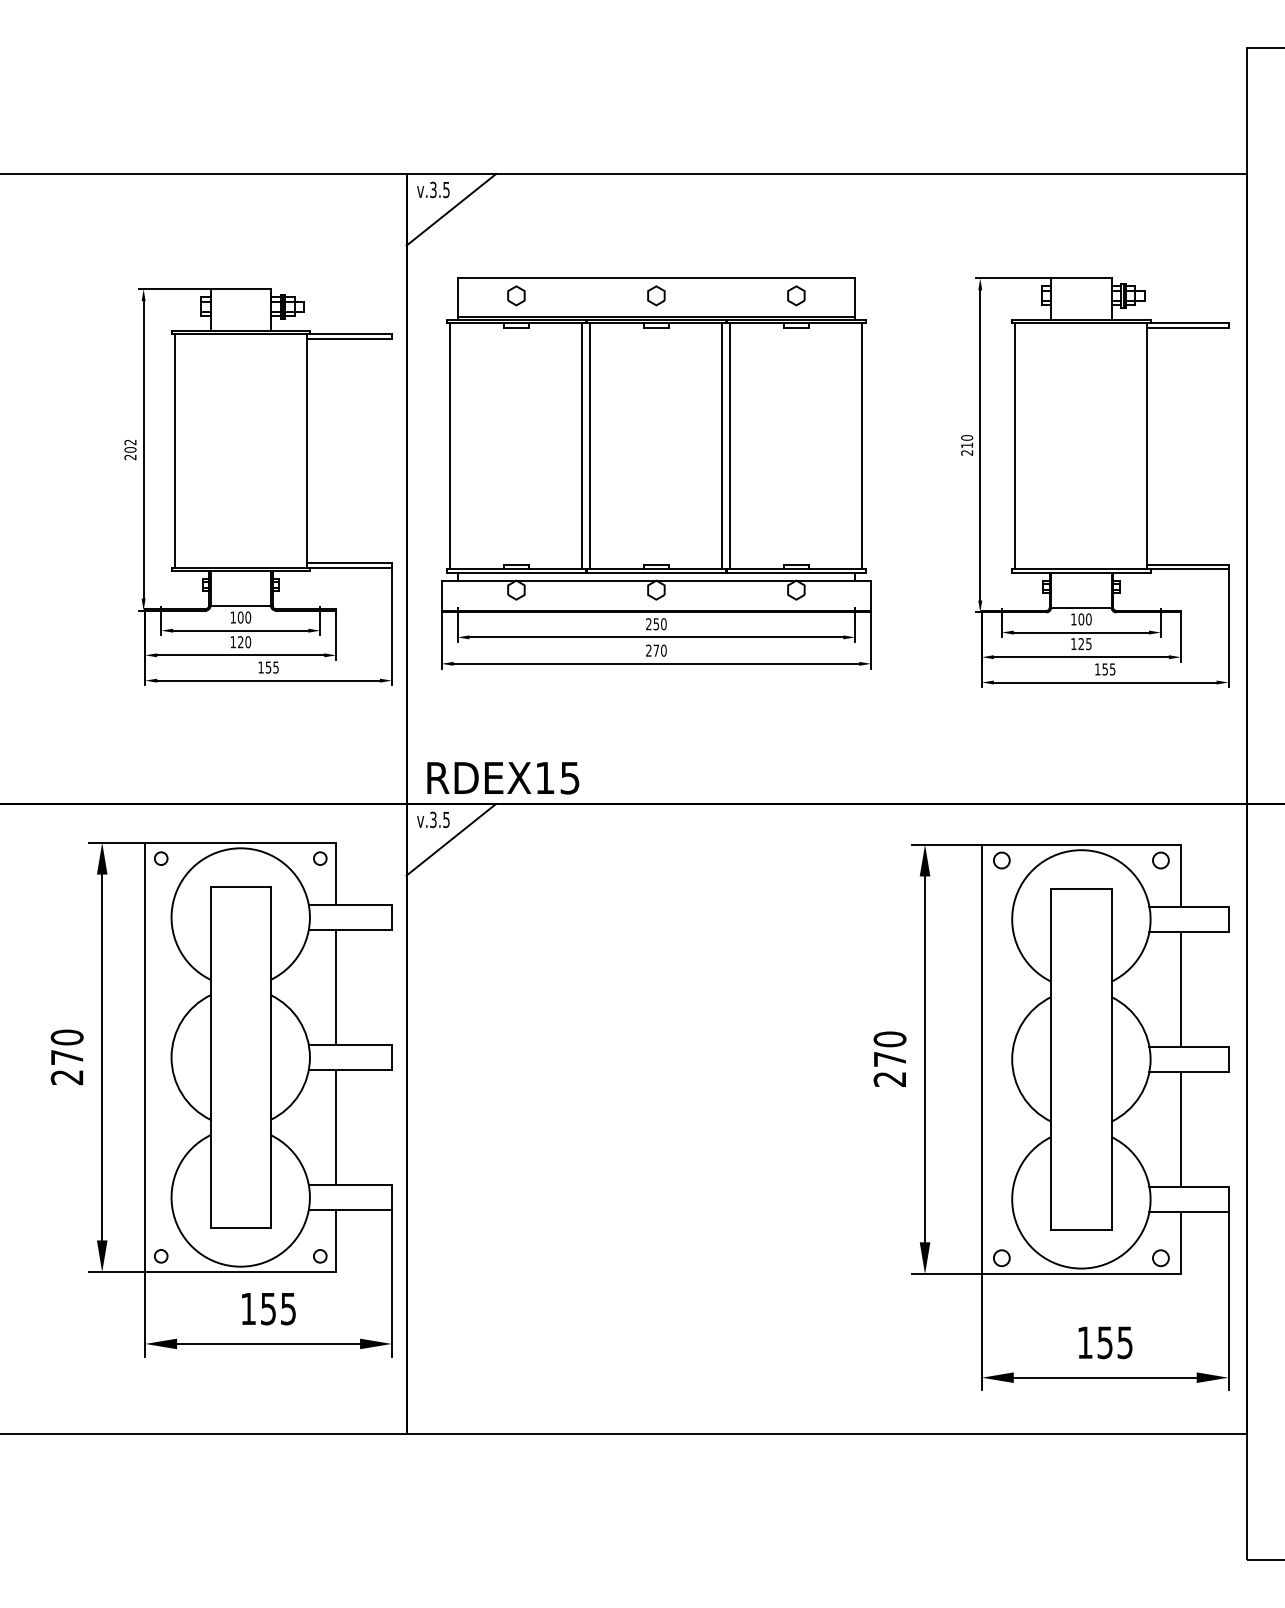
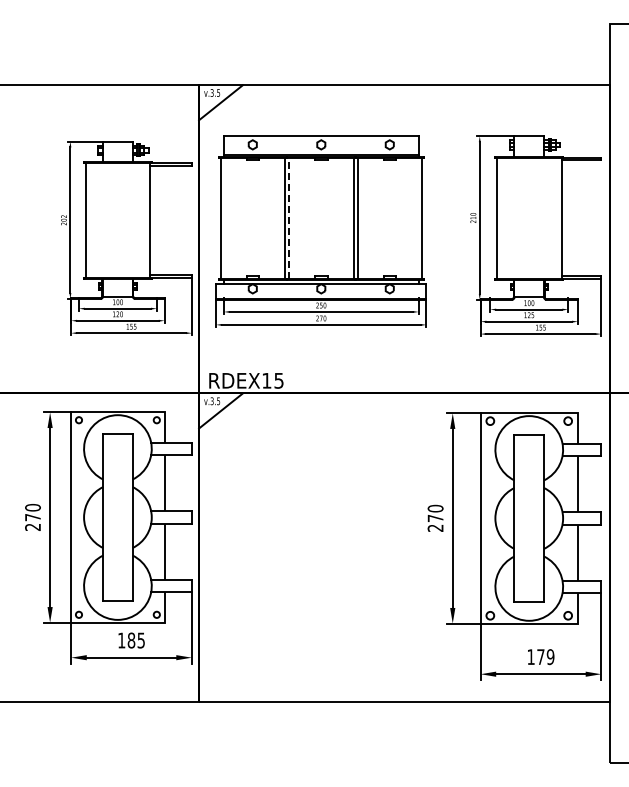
line: (591, 444) -> (289, 217), solid -> dashed
text: (268, 1308) -> (131, 640), 155 -> 185
text: (1114, 1343) -> (545, 657), 155 -> 179

